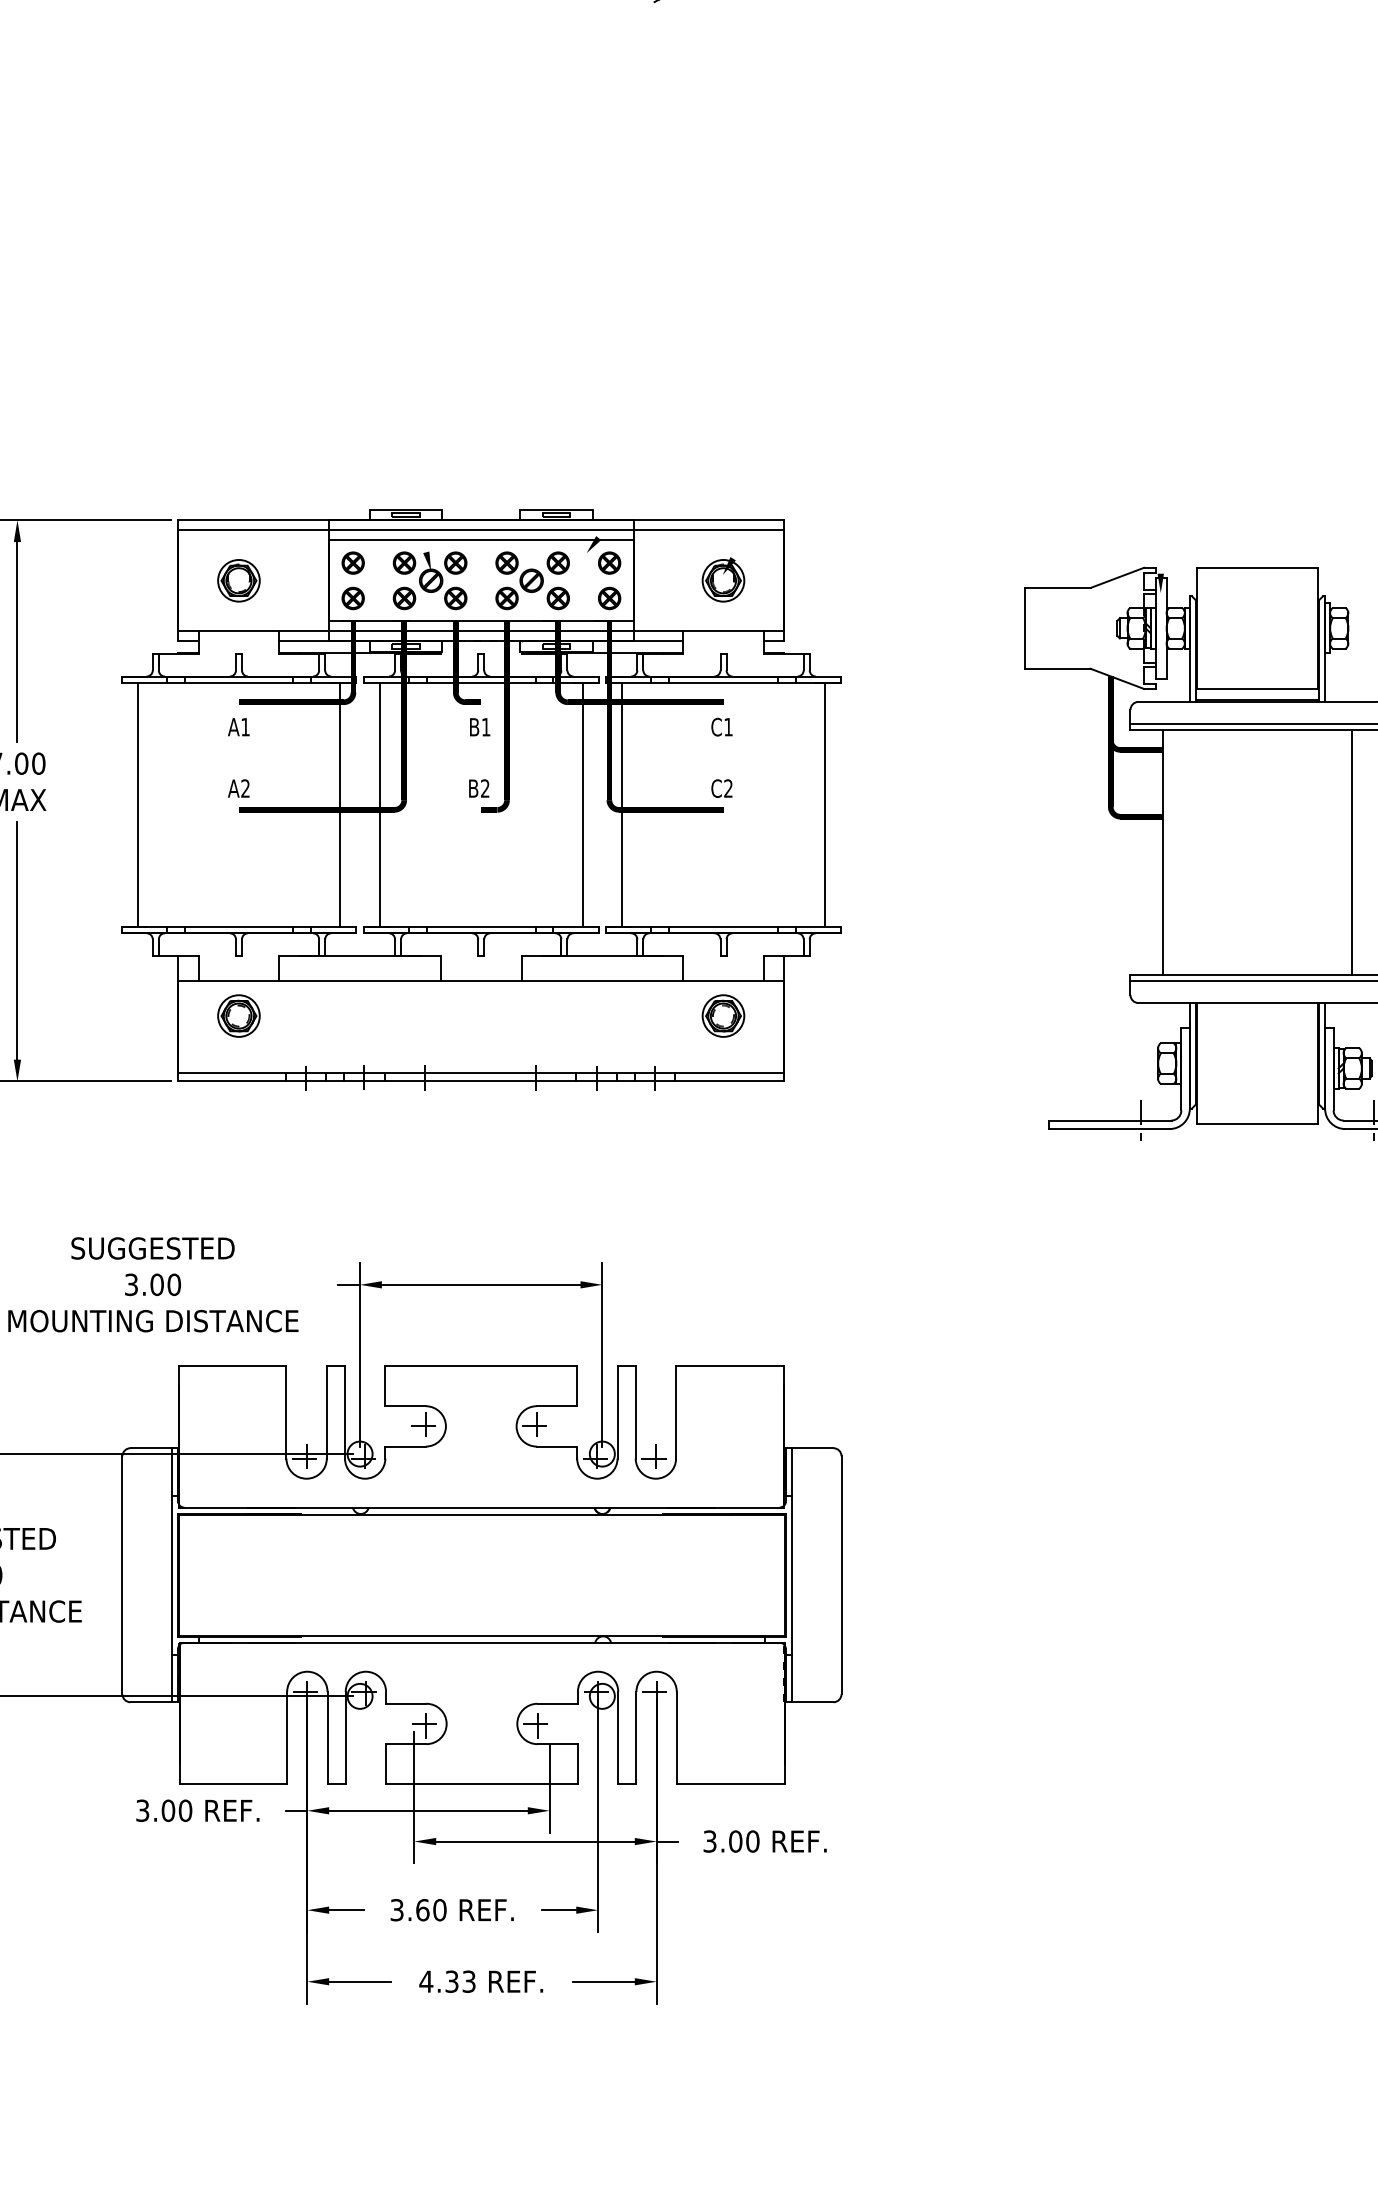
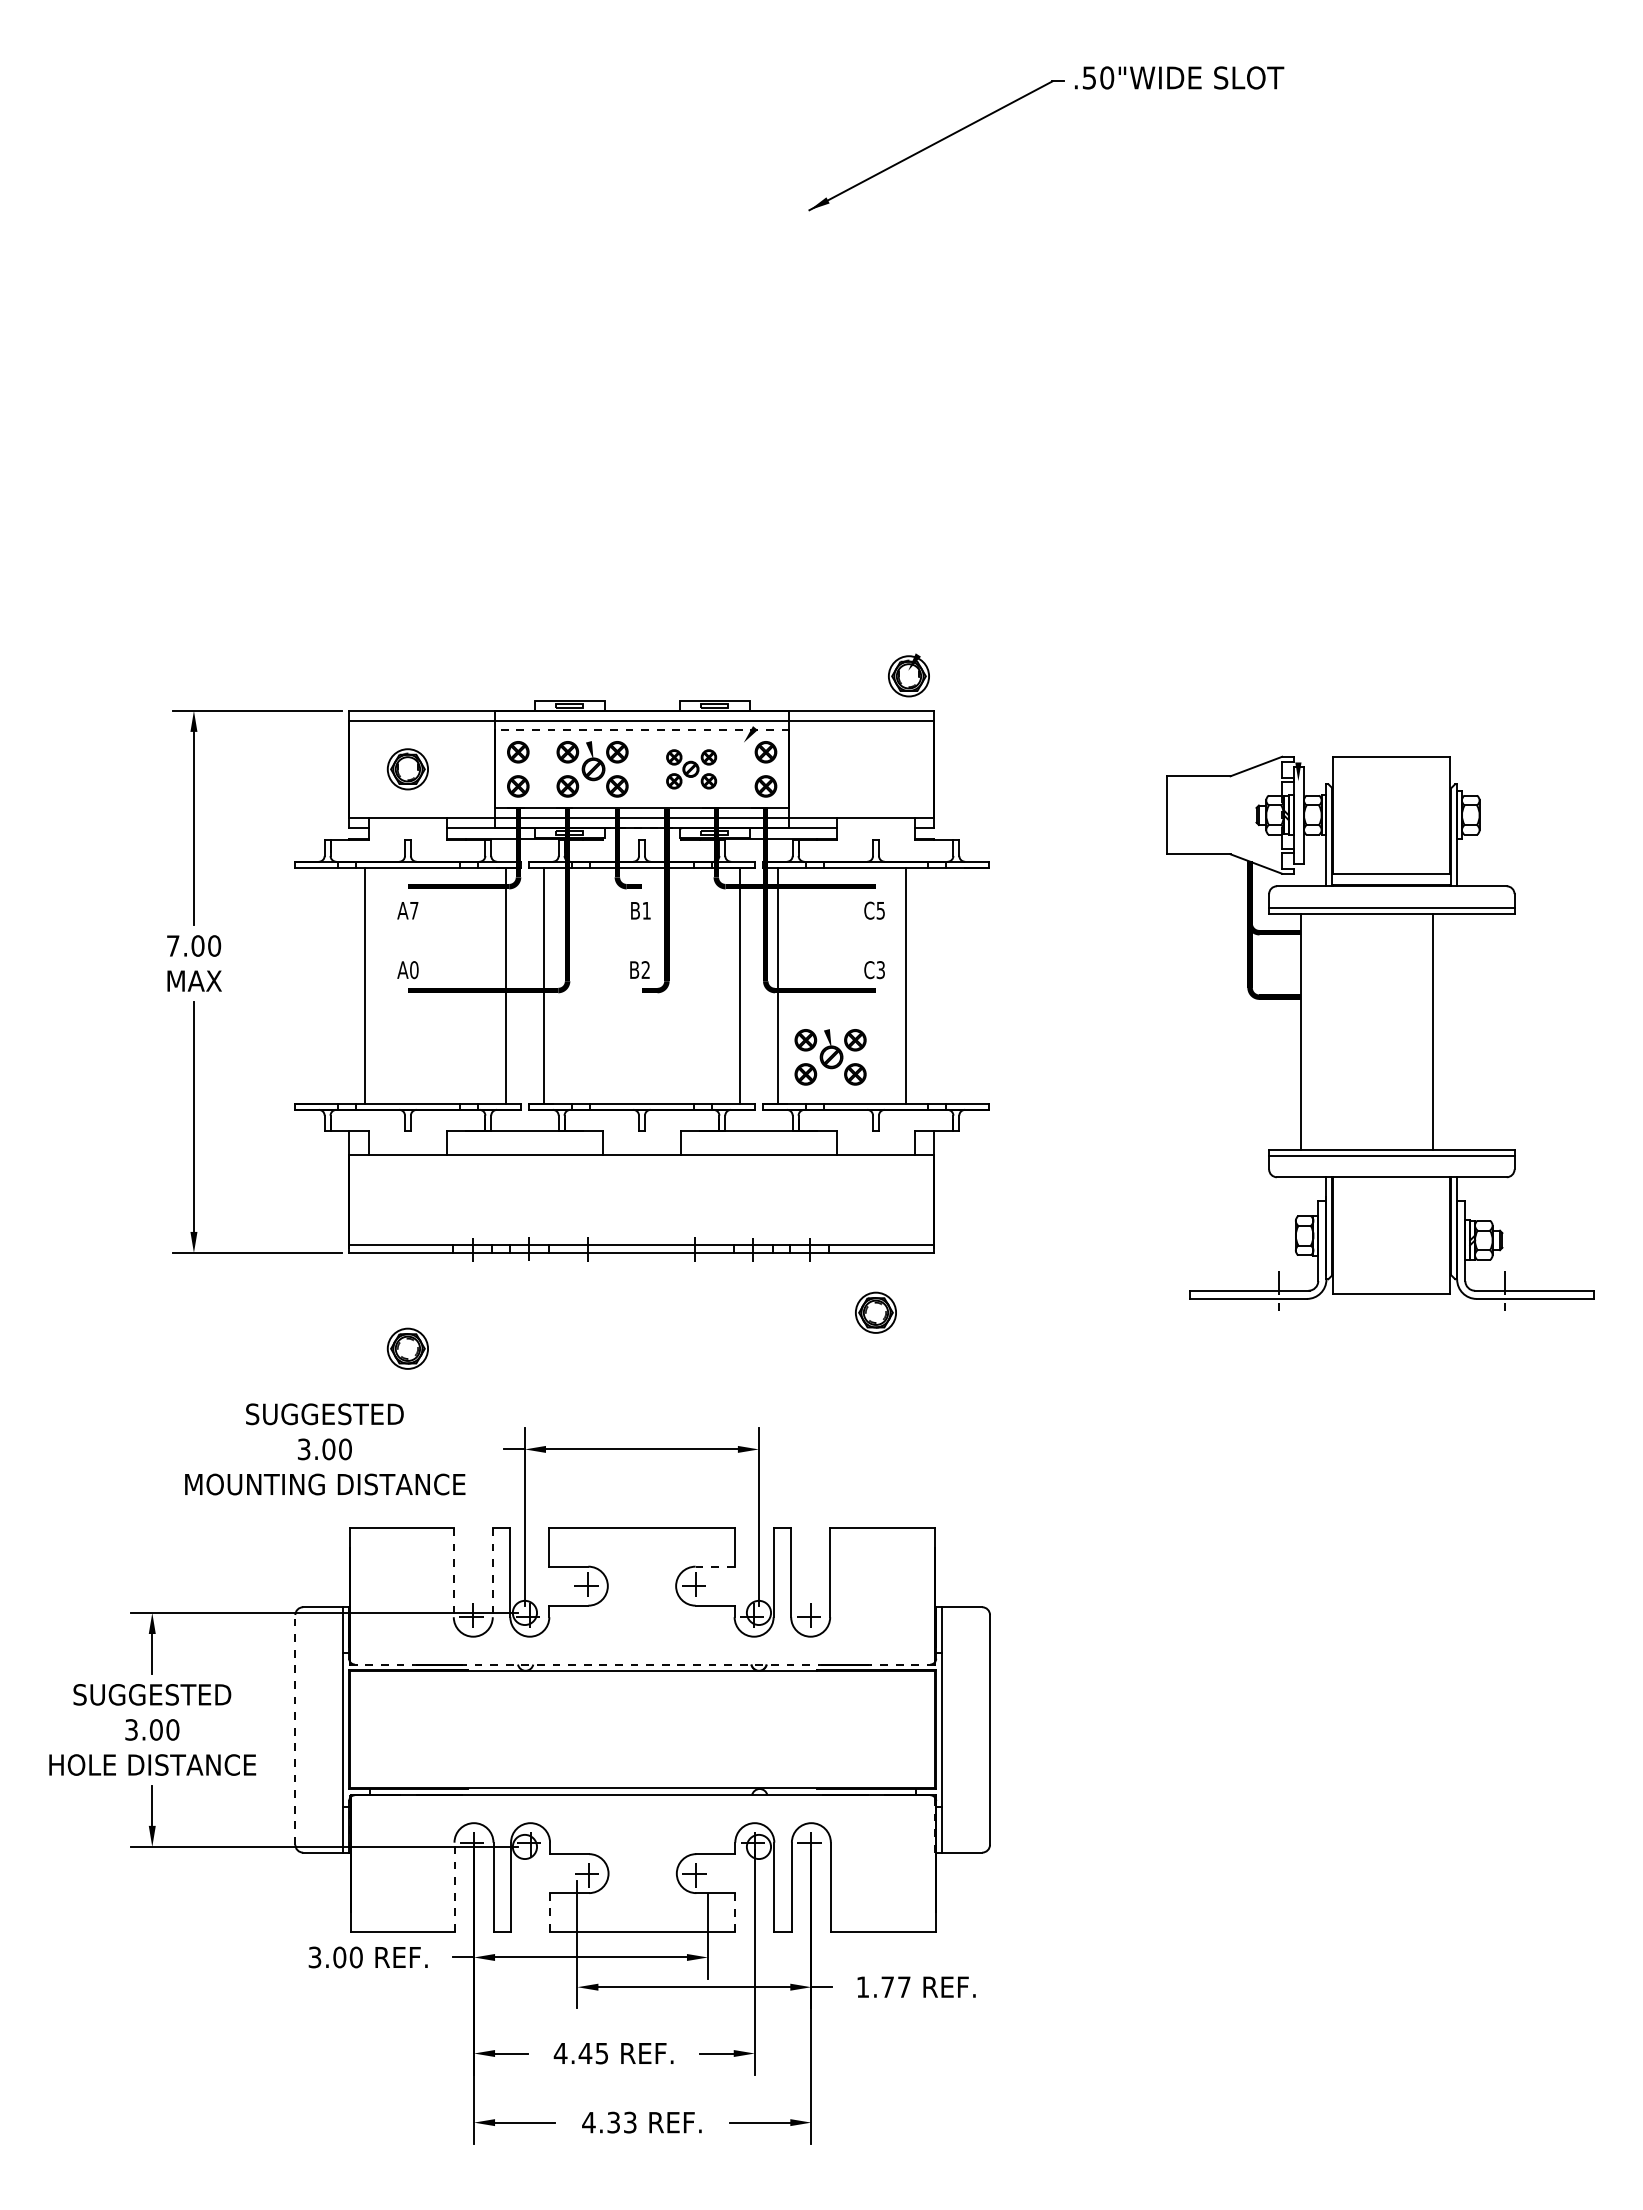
line: (480, 540) -> (641, 730), solid -> dashed
part: (722, 579) -> (908, 675), moved
part: (532, 580) -> (691, 769), size x0.7
text: (245, 726) -> (414, 910), A1 -> A7
text: (728, 726) -> (880, 910), C1 -> C5
text: (245, 789) -> (414, 970), A2 -> A0
text: (728, 789) -> (880, 970), C2 -> C3
line: (138, 804) -> (365, 985), moved
line: (824, 804) -> (905, 985), moved
line: (1352, 852) -> (1433, 1031), moved
part: (676, 879) -> (830, 1057), added
part: (238, 1015) -> (407, 1348), moved
part: (722, 1015) -> (875, 1312), moved
line: (557, 1406) -> (715, 1566), solid -> dashed
line: (286, 1412) -> (453, 1572), solid -> dashed
line: (326, 1412) -> (492, 1572), solid -> dashed
line: (481, 1507) -> (642, 1664), solid -> dashed
line: (122, 1574) -> (295, 1729), solid -> dashed
line: (287, 1738) -> (454, 1887), solid -> dashed
line: (386, 1763) -> (550, 1911), solid -> dashed
line: (578, 1764) -> (735, 1912), solid -> dashed
text: (731, 1841) -> (883, 1987), 3.00 -> 1.77
text: (417, 1910) -> (580, 2053), 3.60 -> 4.45

